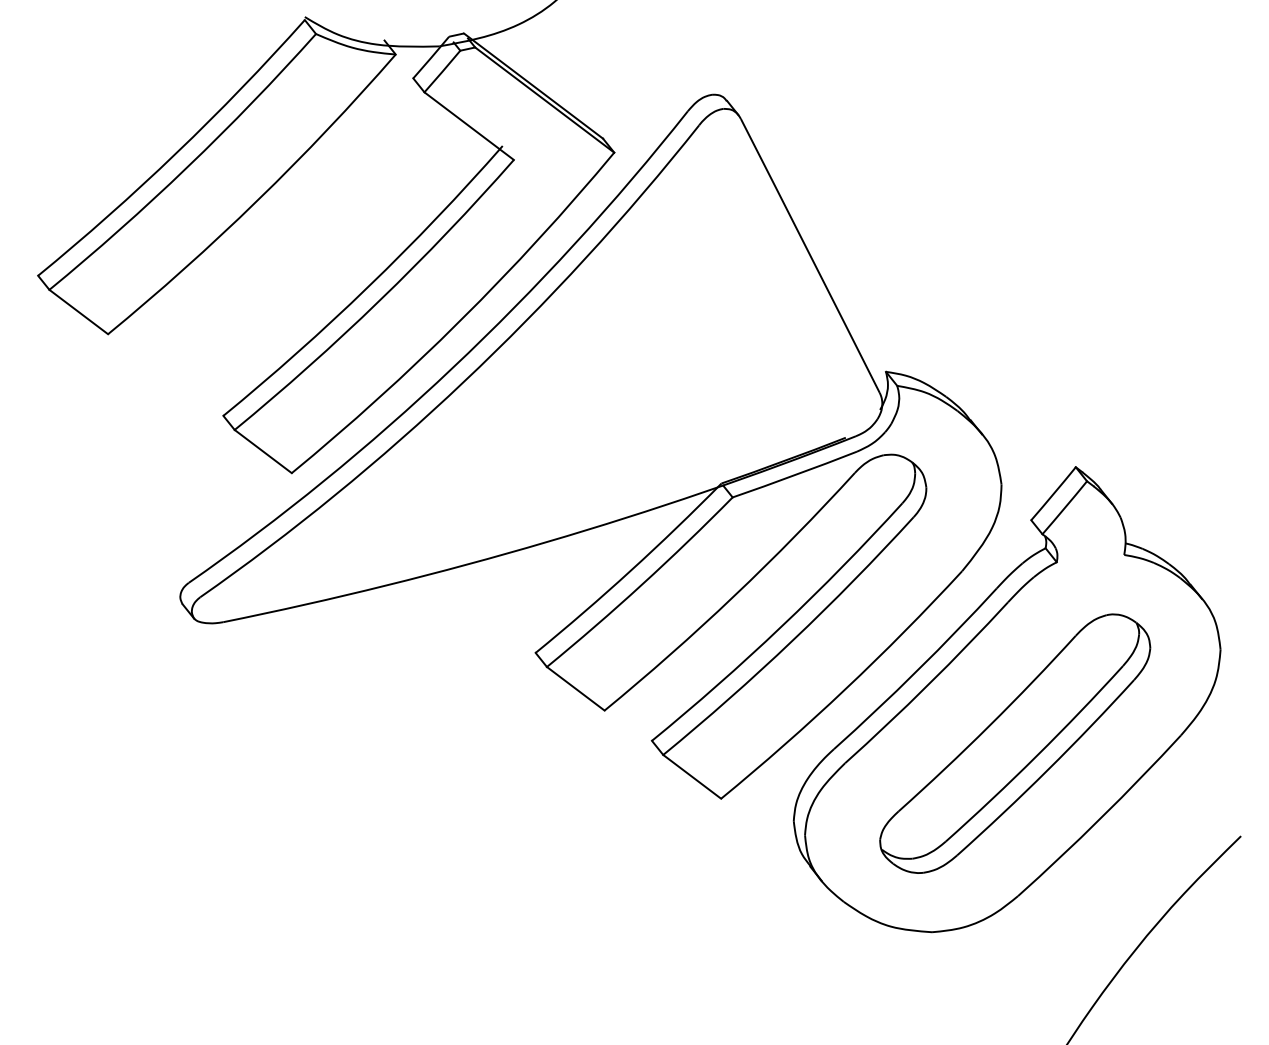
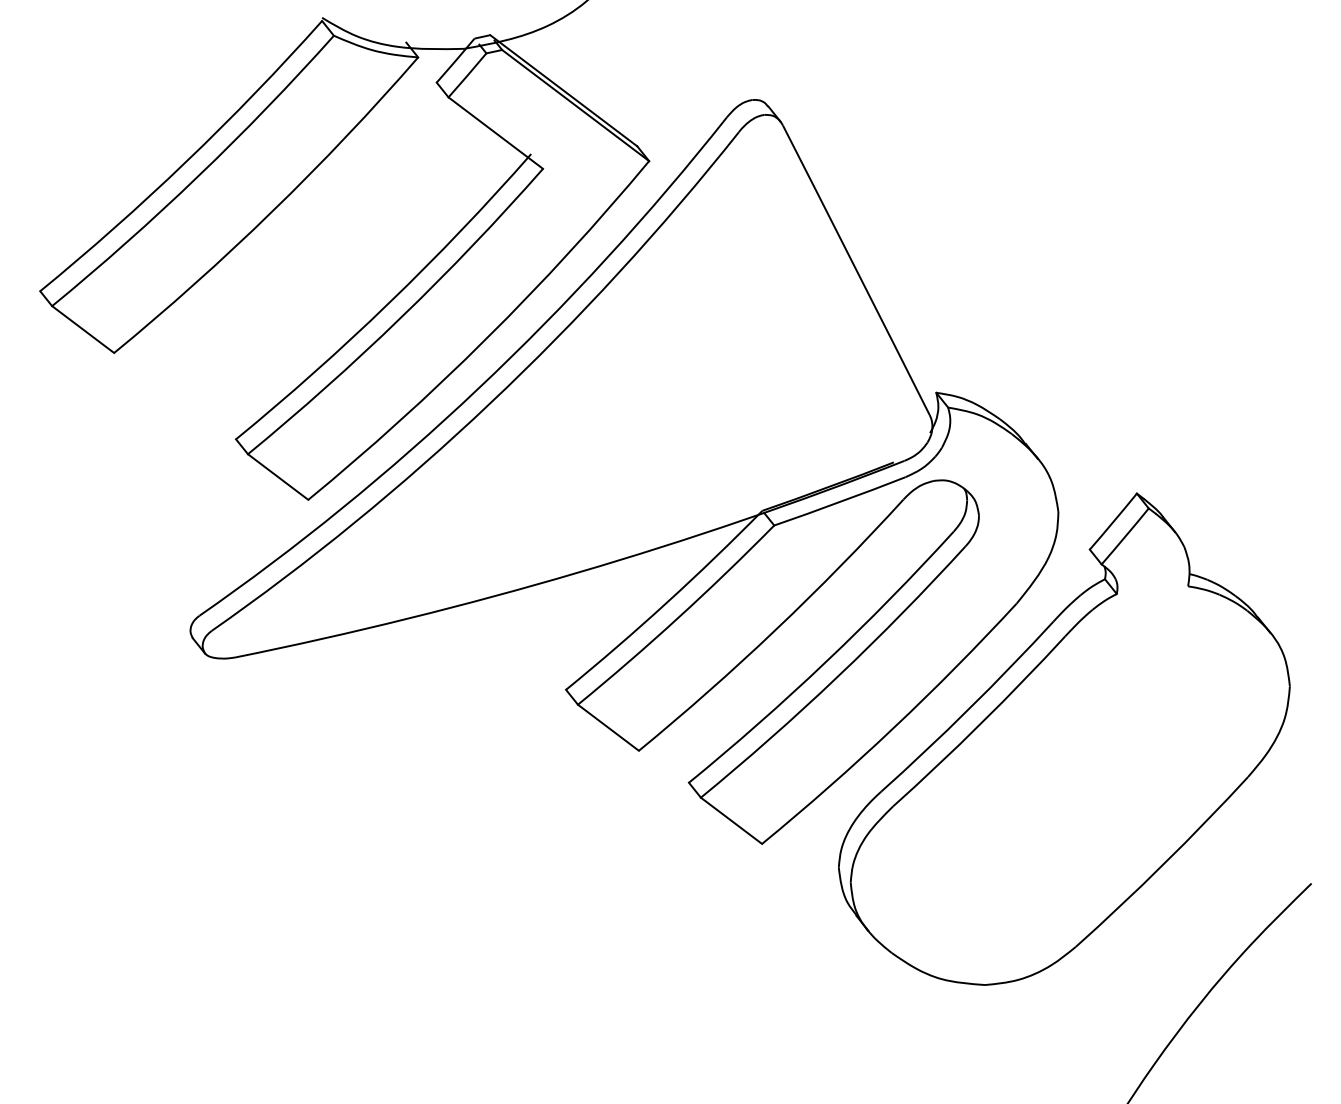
part: (1014, 743) -> (1072, 785), removed

